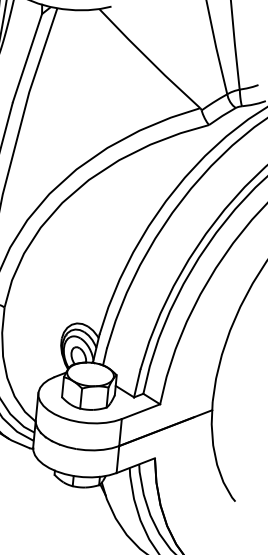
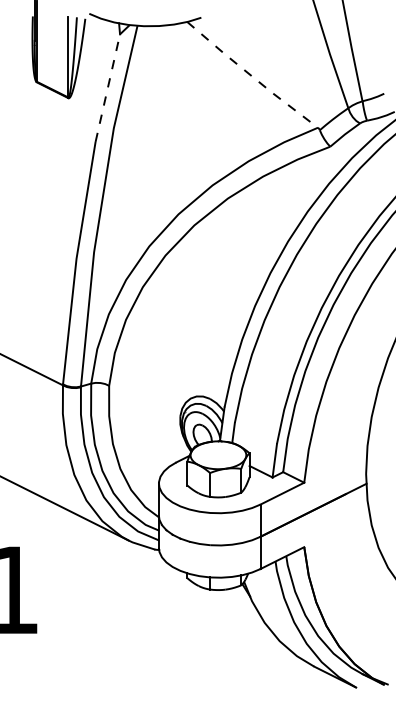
line: (27, 57) -> (107, 87), solid -> dashed
line: (148, 59) -> (251, 76), solid -> dashed

